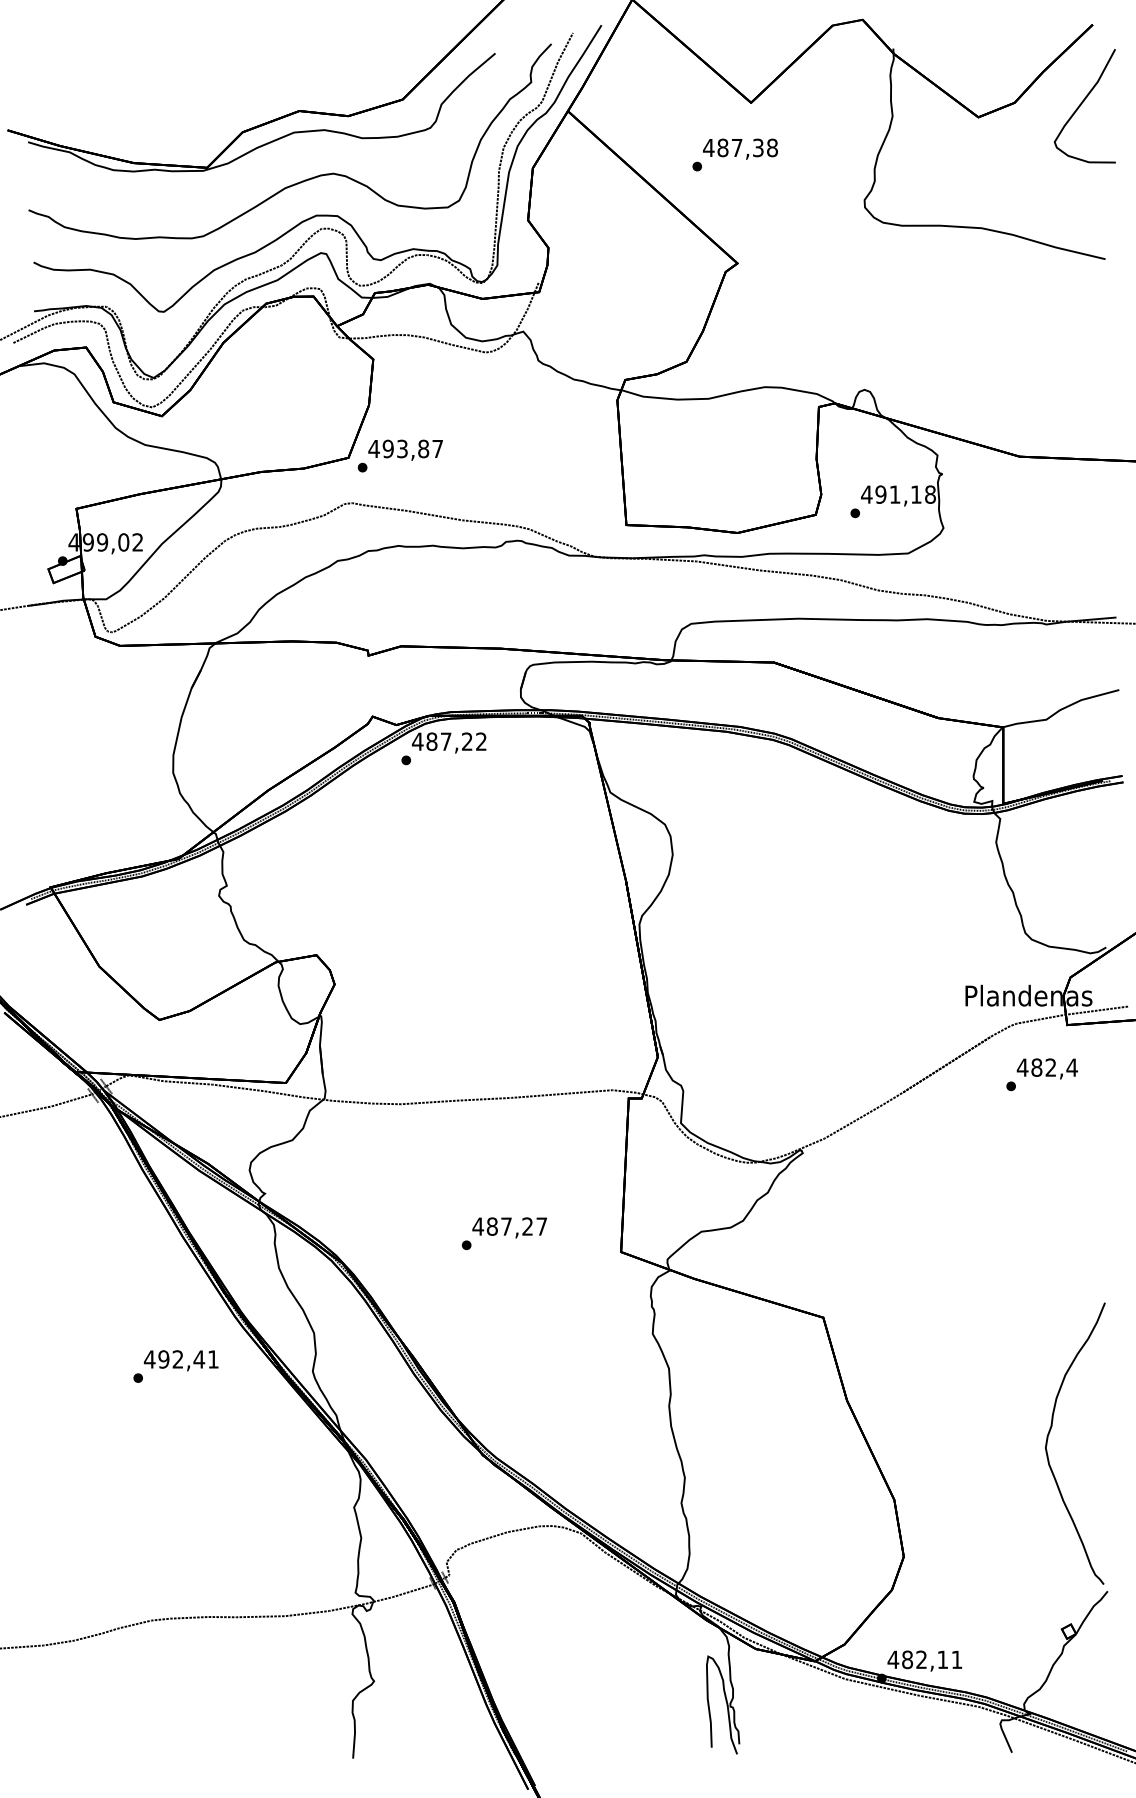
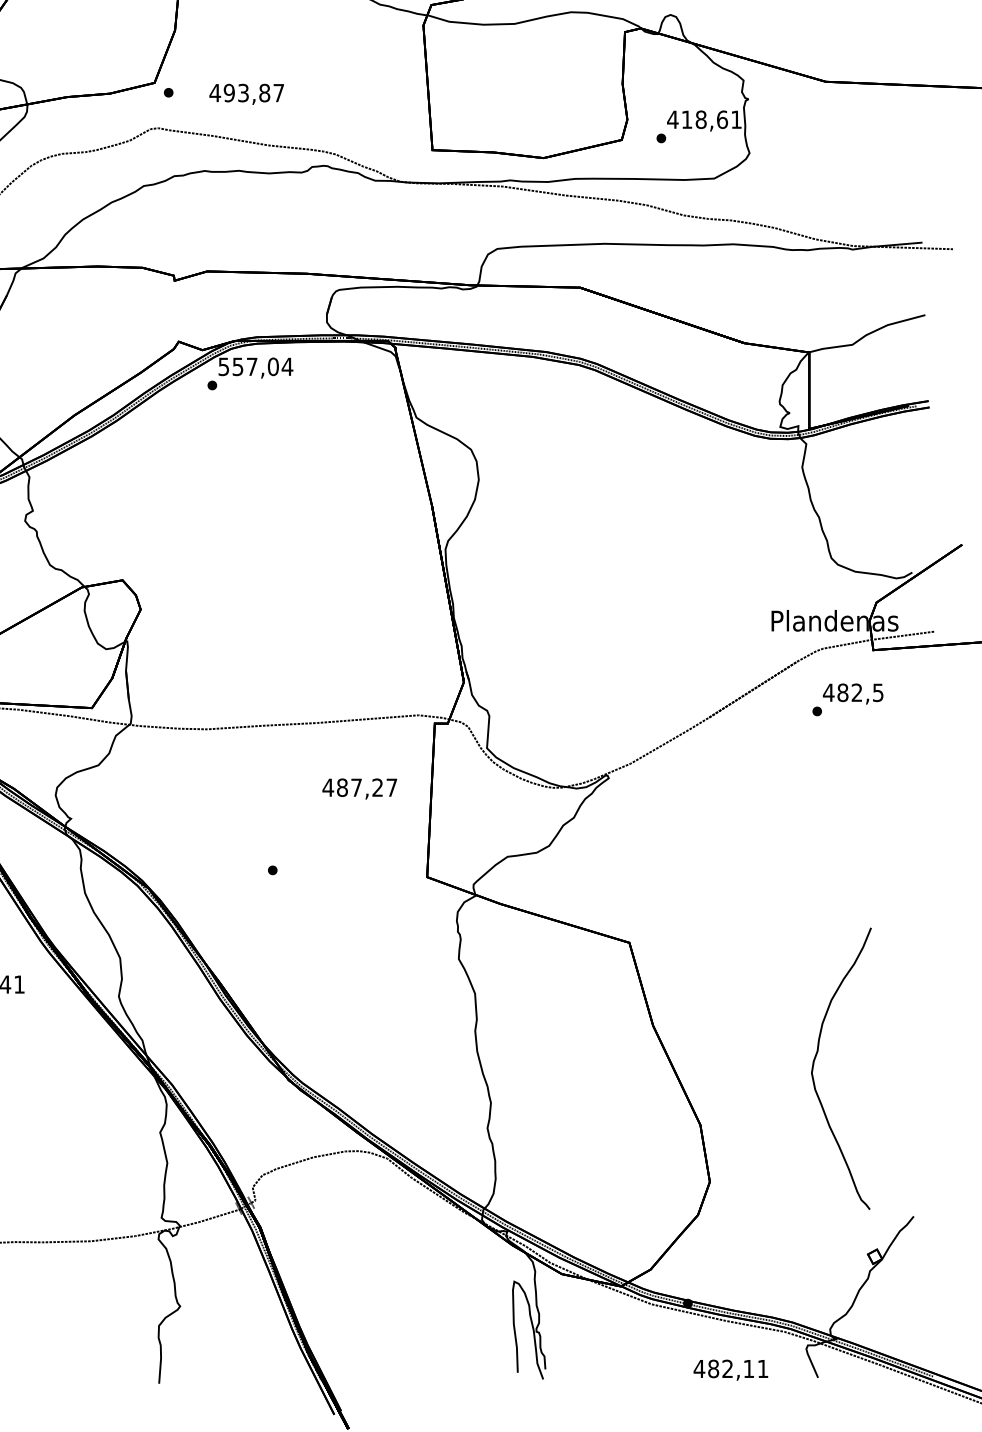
text: (405, 449) -> (246, 93), moved
text: (905, 494) -> (711, 119), 491,18 -> 418,61
text: (449, 741) -> (255, 366), 487,22 -> 557,04
text: (1072, 1067) -> (878, 692), 482,4 -> 482,5
text: (509, 1227) -> (359, 788), moved
curve: (1048, 1439) -> (814, 1064), moved
text: (924, 1660) -> (730, 1369), moved

